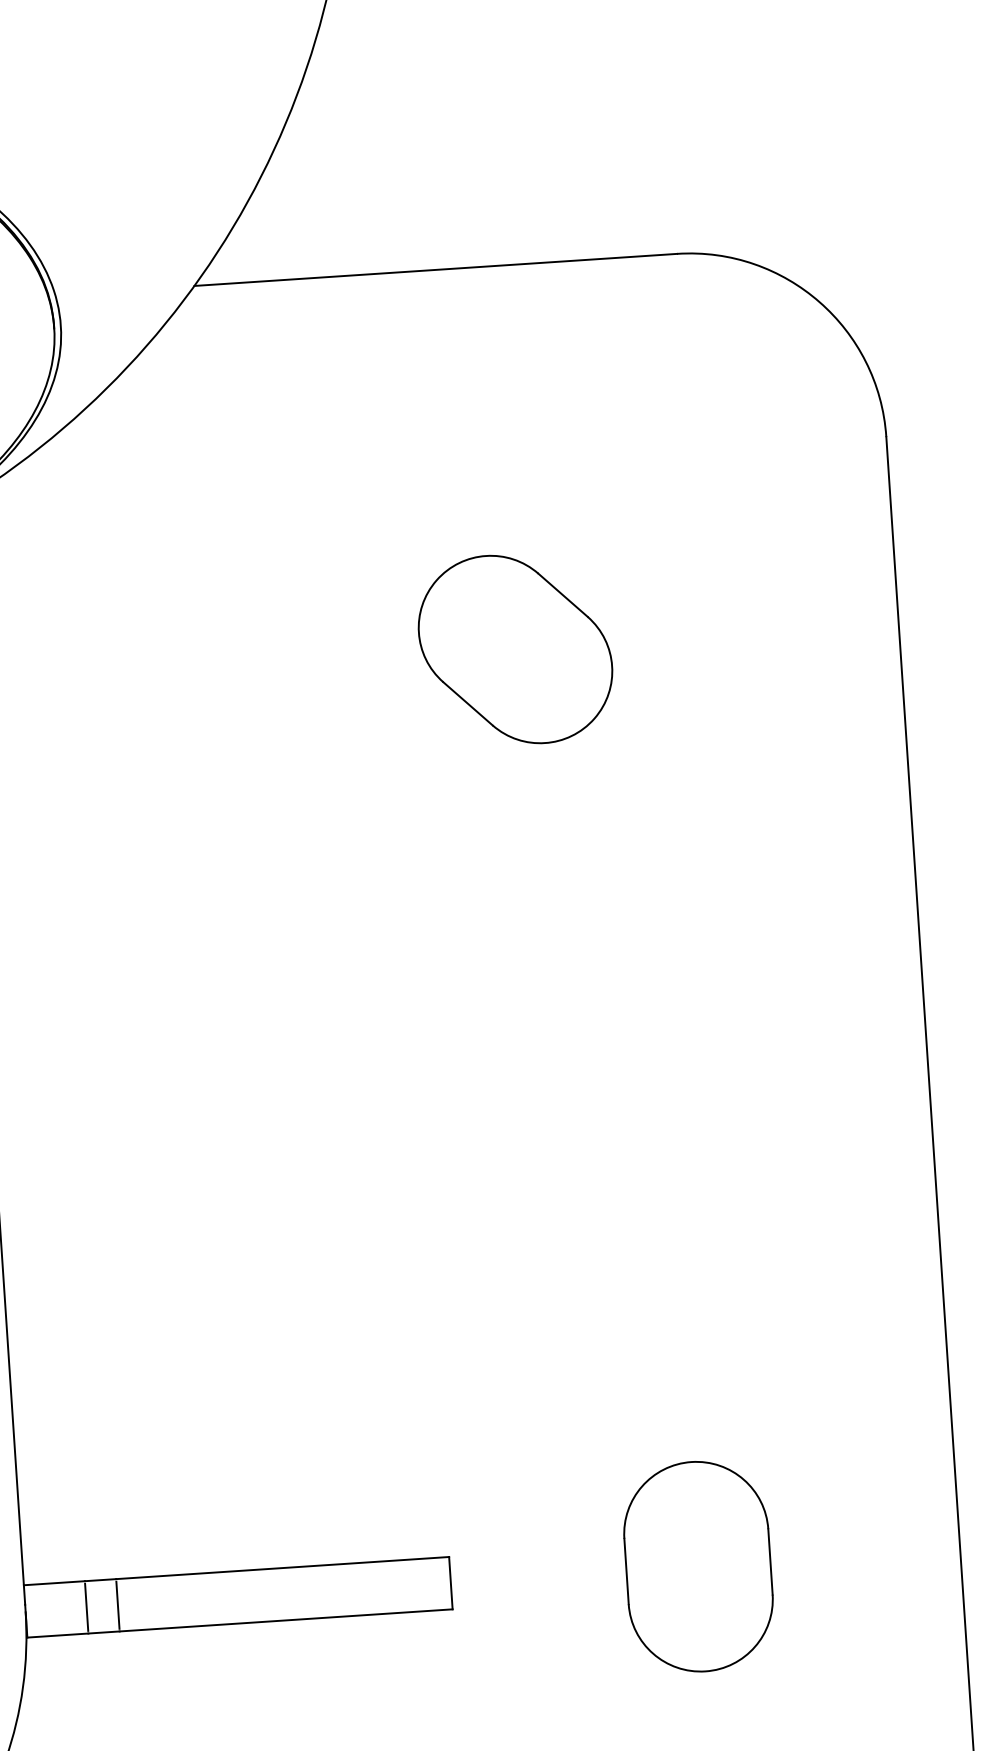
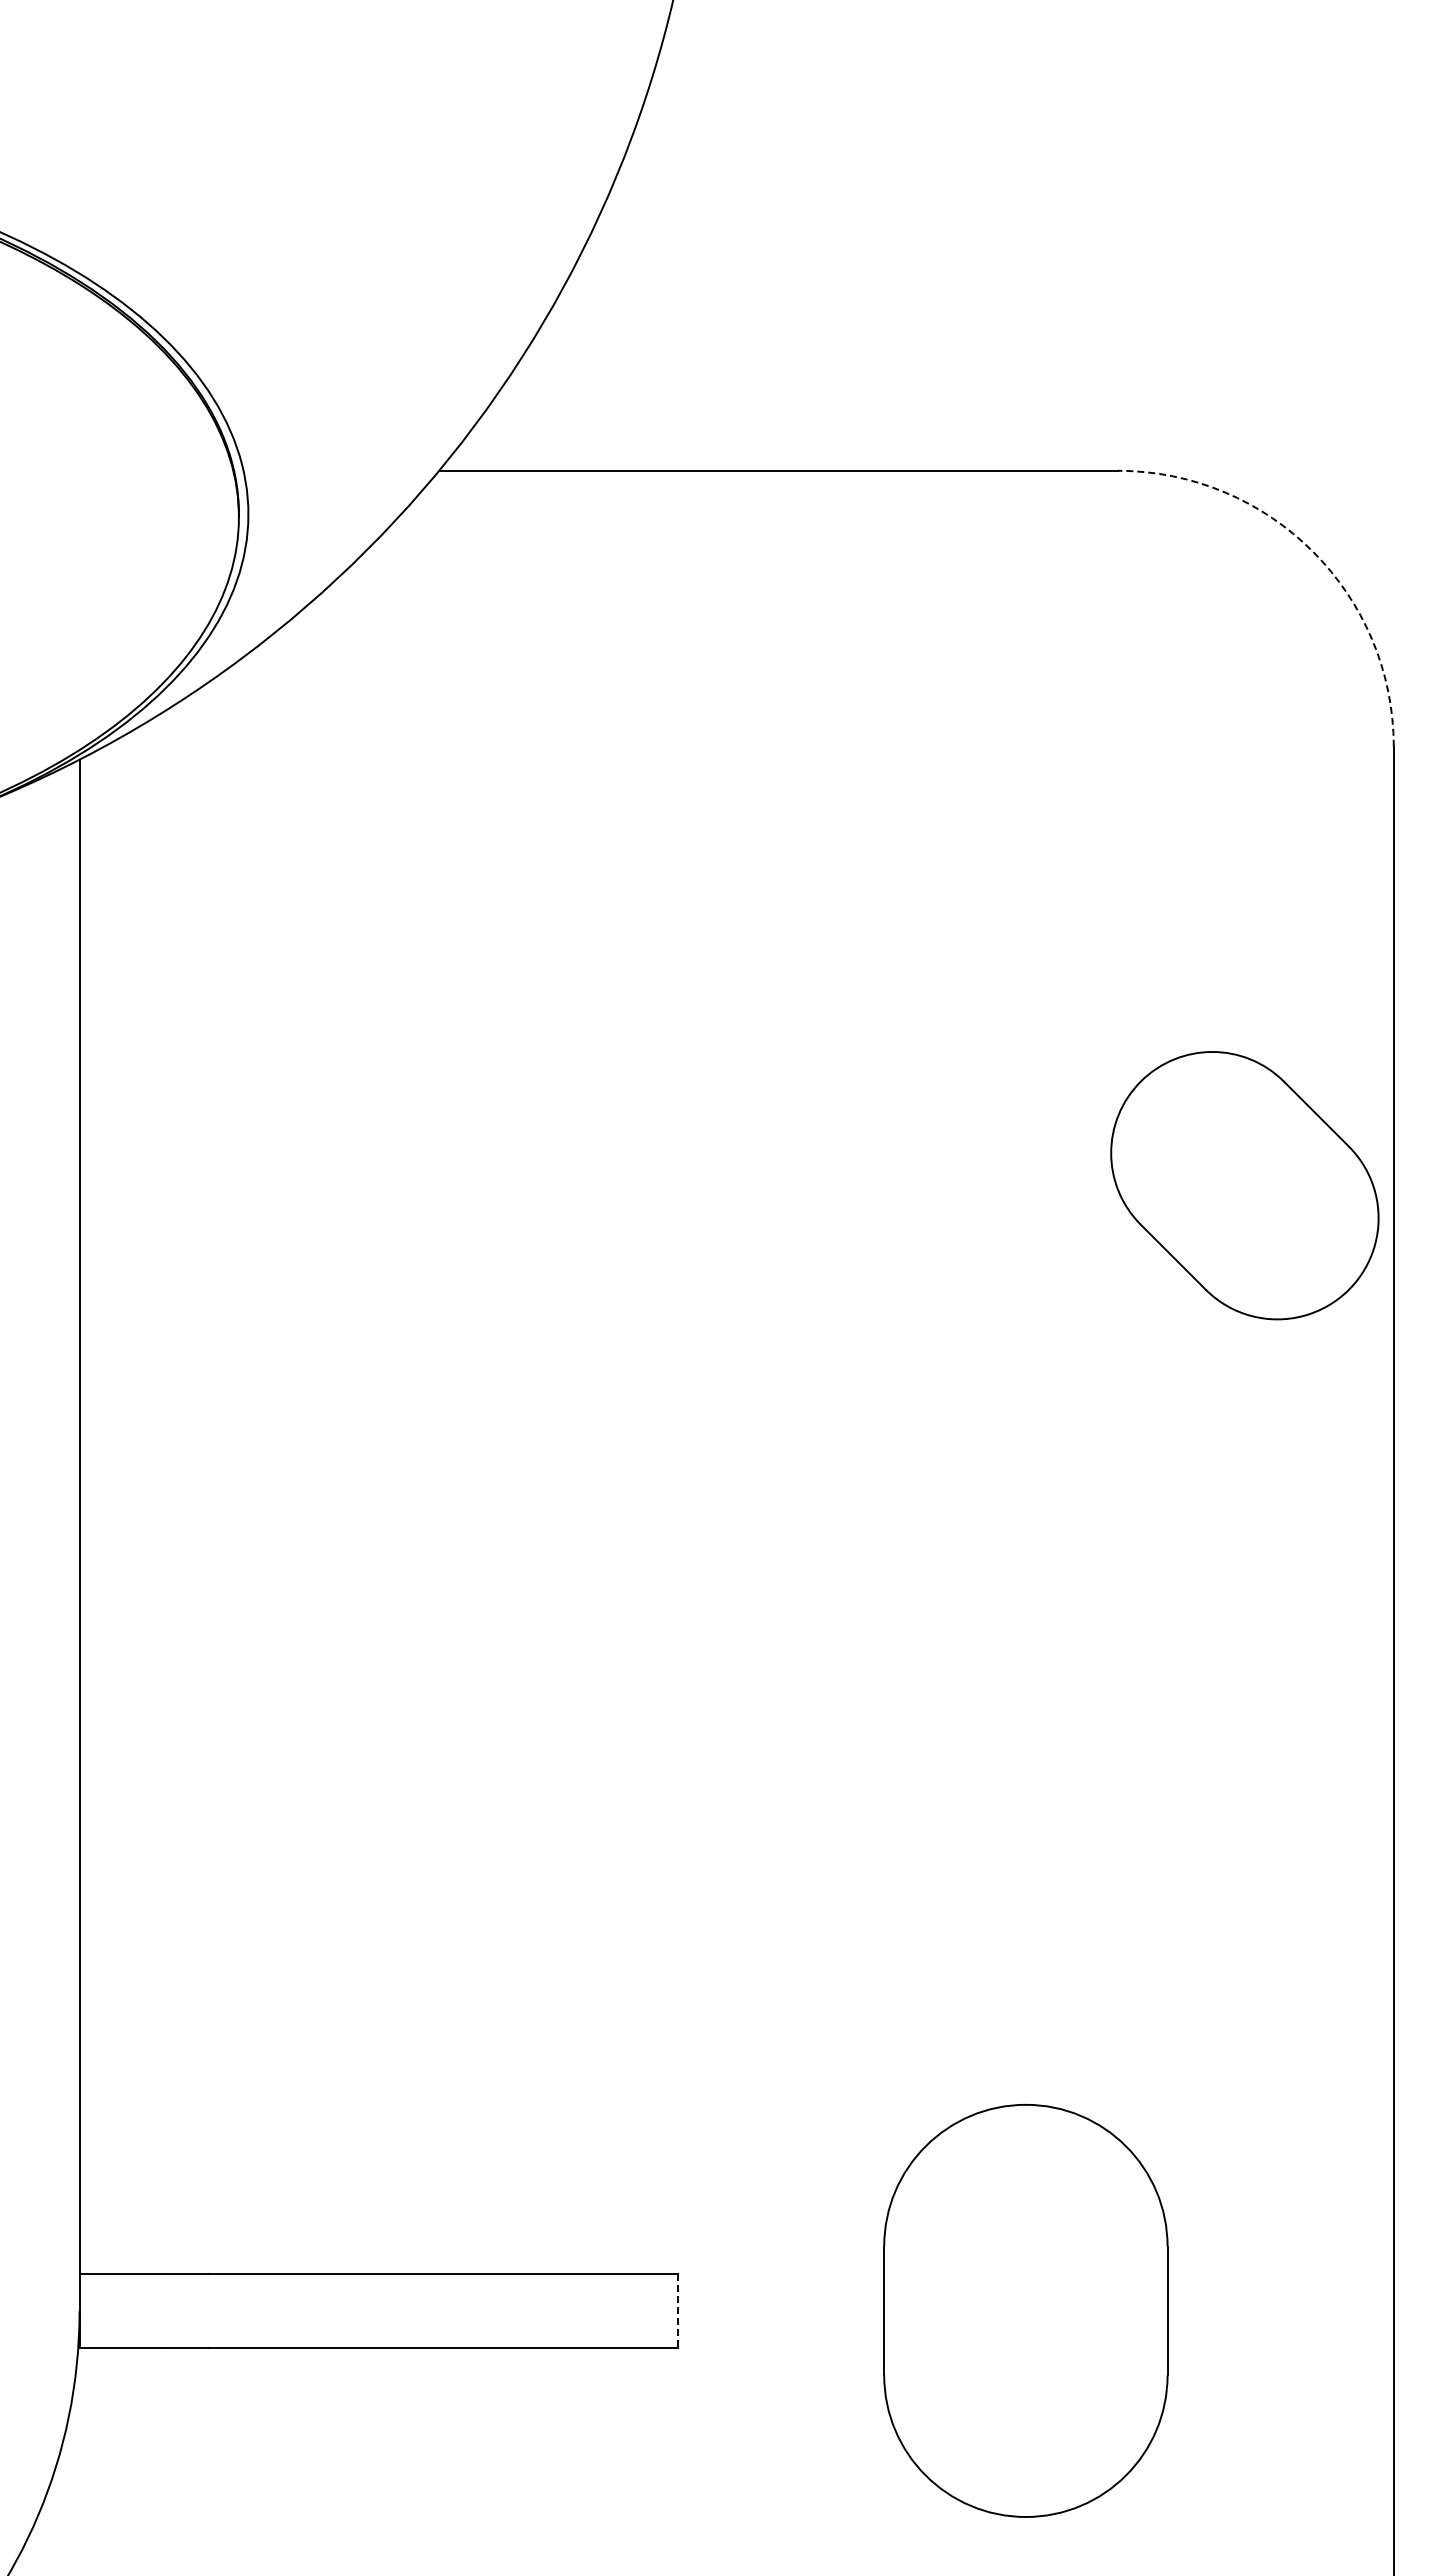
arc: (819, 302) -> (1312, 551), solid -> dashed
part: (515, 649) -> (1244, 1185), moved
part: (698, 1566) -> (1025, 2310), size x1.4
line: (450, 1582) -> (677, 2310), solid -> dashed
line: (118, 1605) -> (209, 2310), removed
line: (86, 1607) -> (165, 2310), removed

